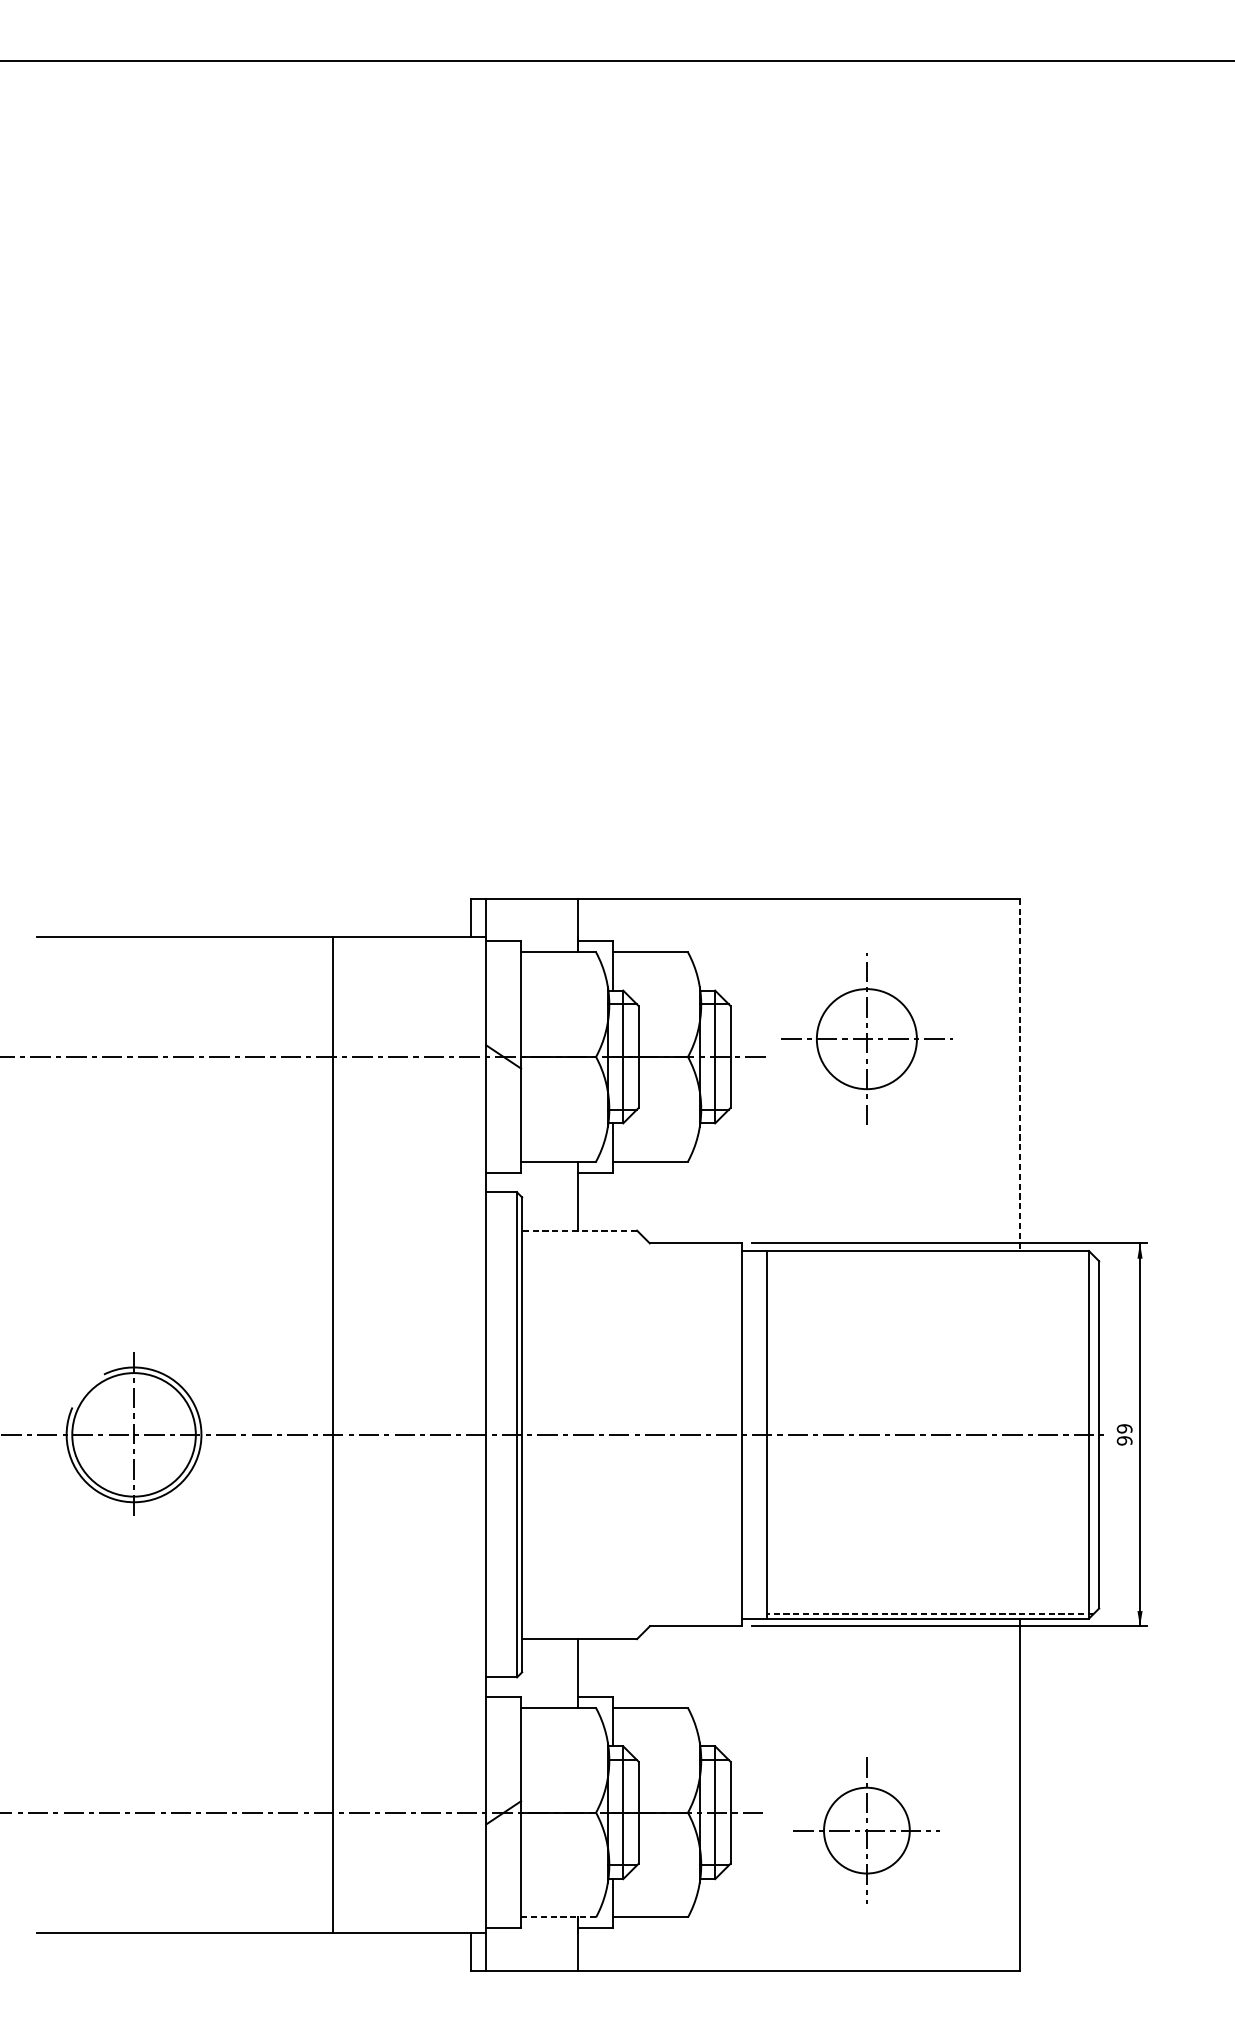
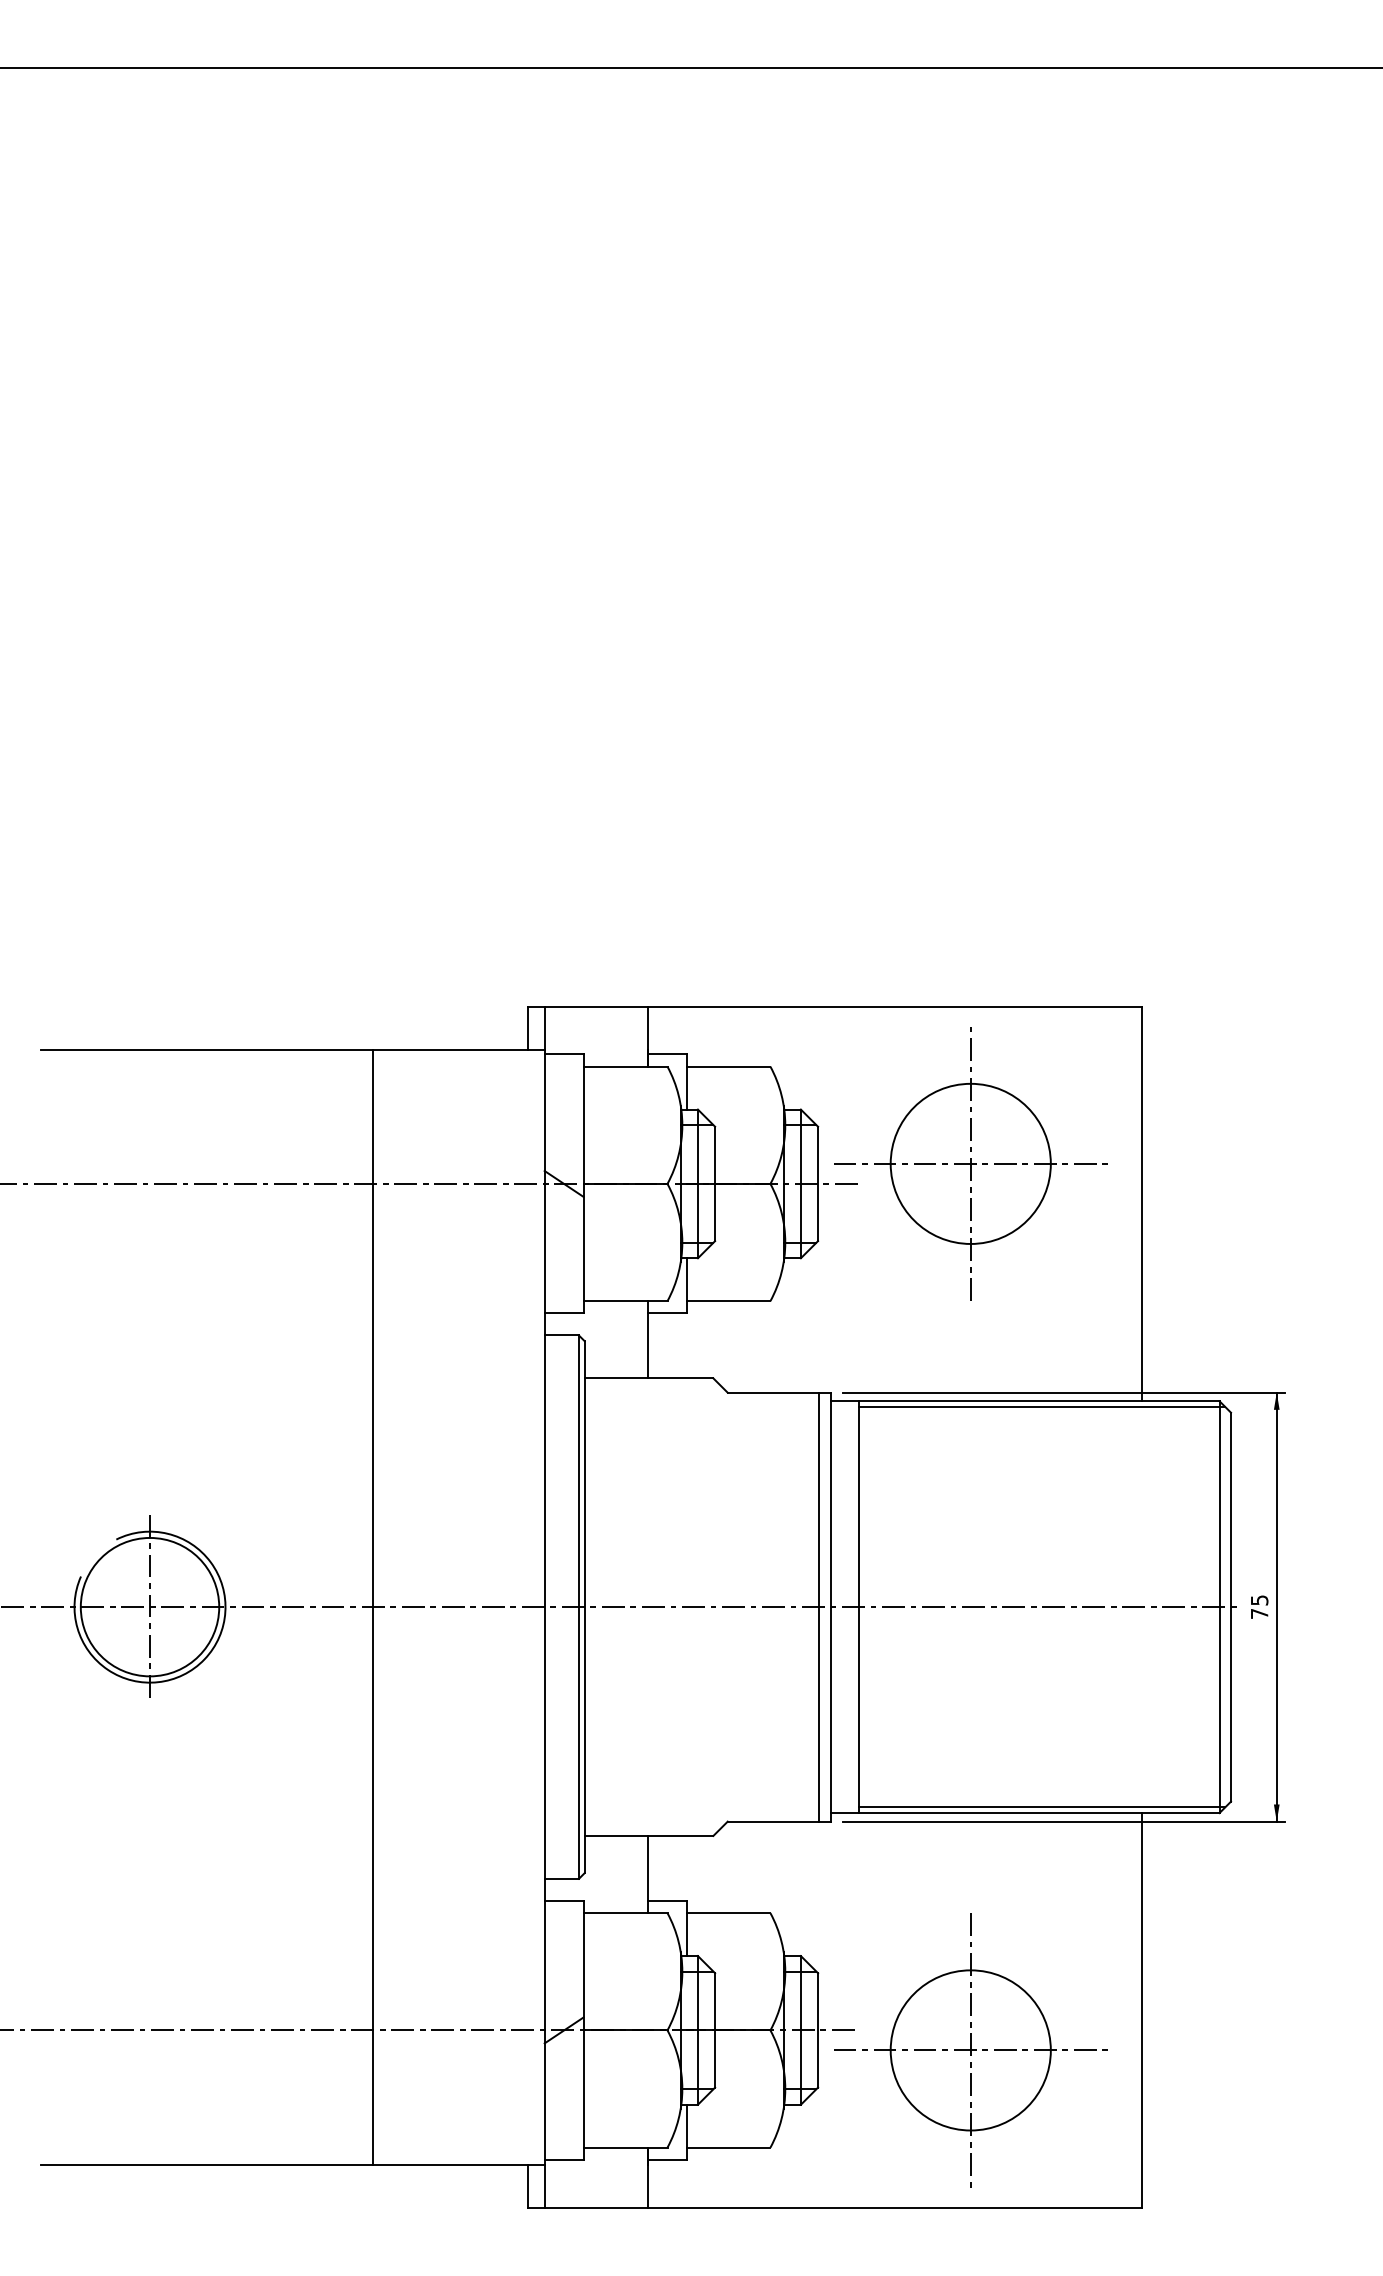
part: (866, 1038) -> (970, 1163), size x1.43
line: (1020, 1075) -> (1142, 1204), dashed -> solid
line: (579, 1230) -> (648, 1378), dashed -> solid
line: (930, 1255) -> (1042, 1406), added
line: (731, 1434) -> (819, 1606), added
text: (1124, 1435) -> (1259, 1607), 99 -> 75
line: (929, 1613) -> (1041, 1807), dashed -> solid
part: (866, 1830) -> (970, 2050), size x1.67
line: (558, 1917) -> (625, 2147), dashed -> solid

